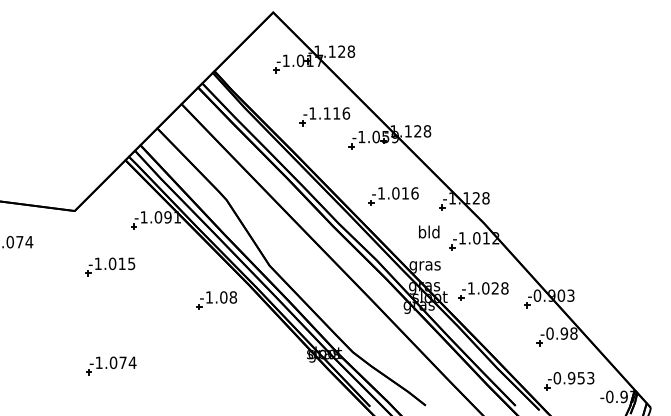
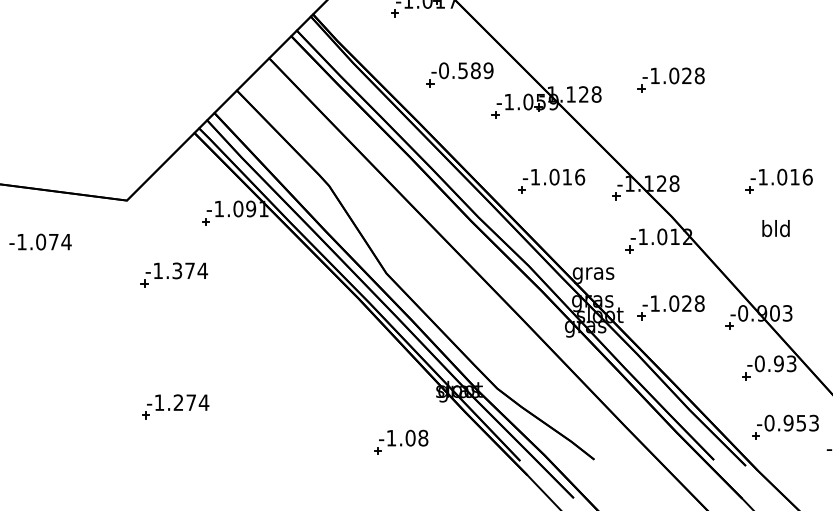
text: (329, 113) -> (466, 70), -1.116 -> -0.589
part: (483, 120) -> (671, 80), added
part: (564, 196) -> (779, 181), added
text: (429, 231) -> (776, 227), moved
text: (121, 263) -> (189, 270), -1.015 -> -1.374
part: (216, 300) -> (400, 442), moved
text: (573, 333) -> (791, 363), -0.98 -> -0.93
text: (113, 362) -> (178, 402), -1.074 -> -1.274

